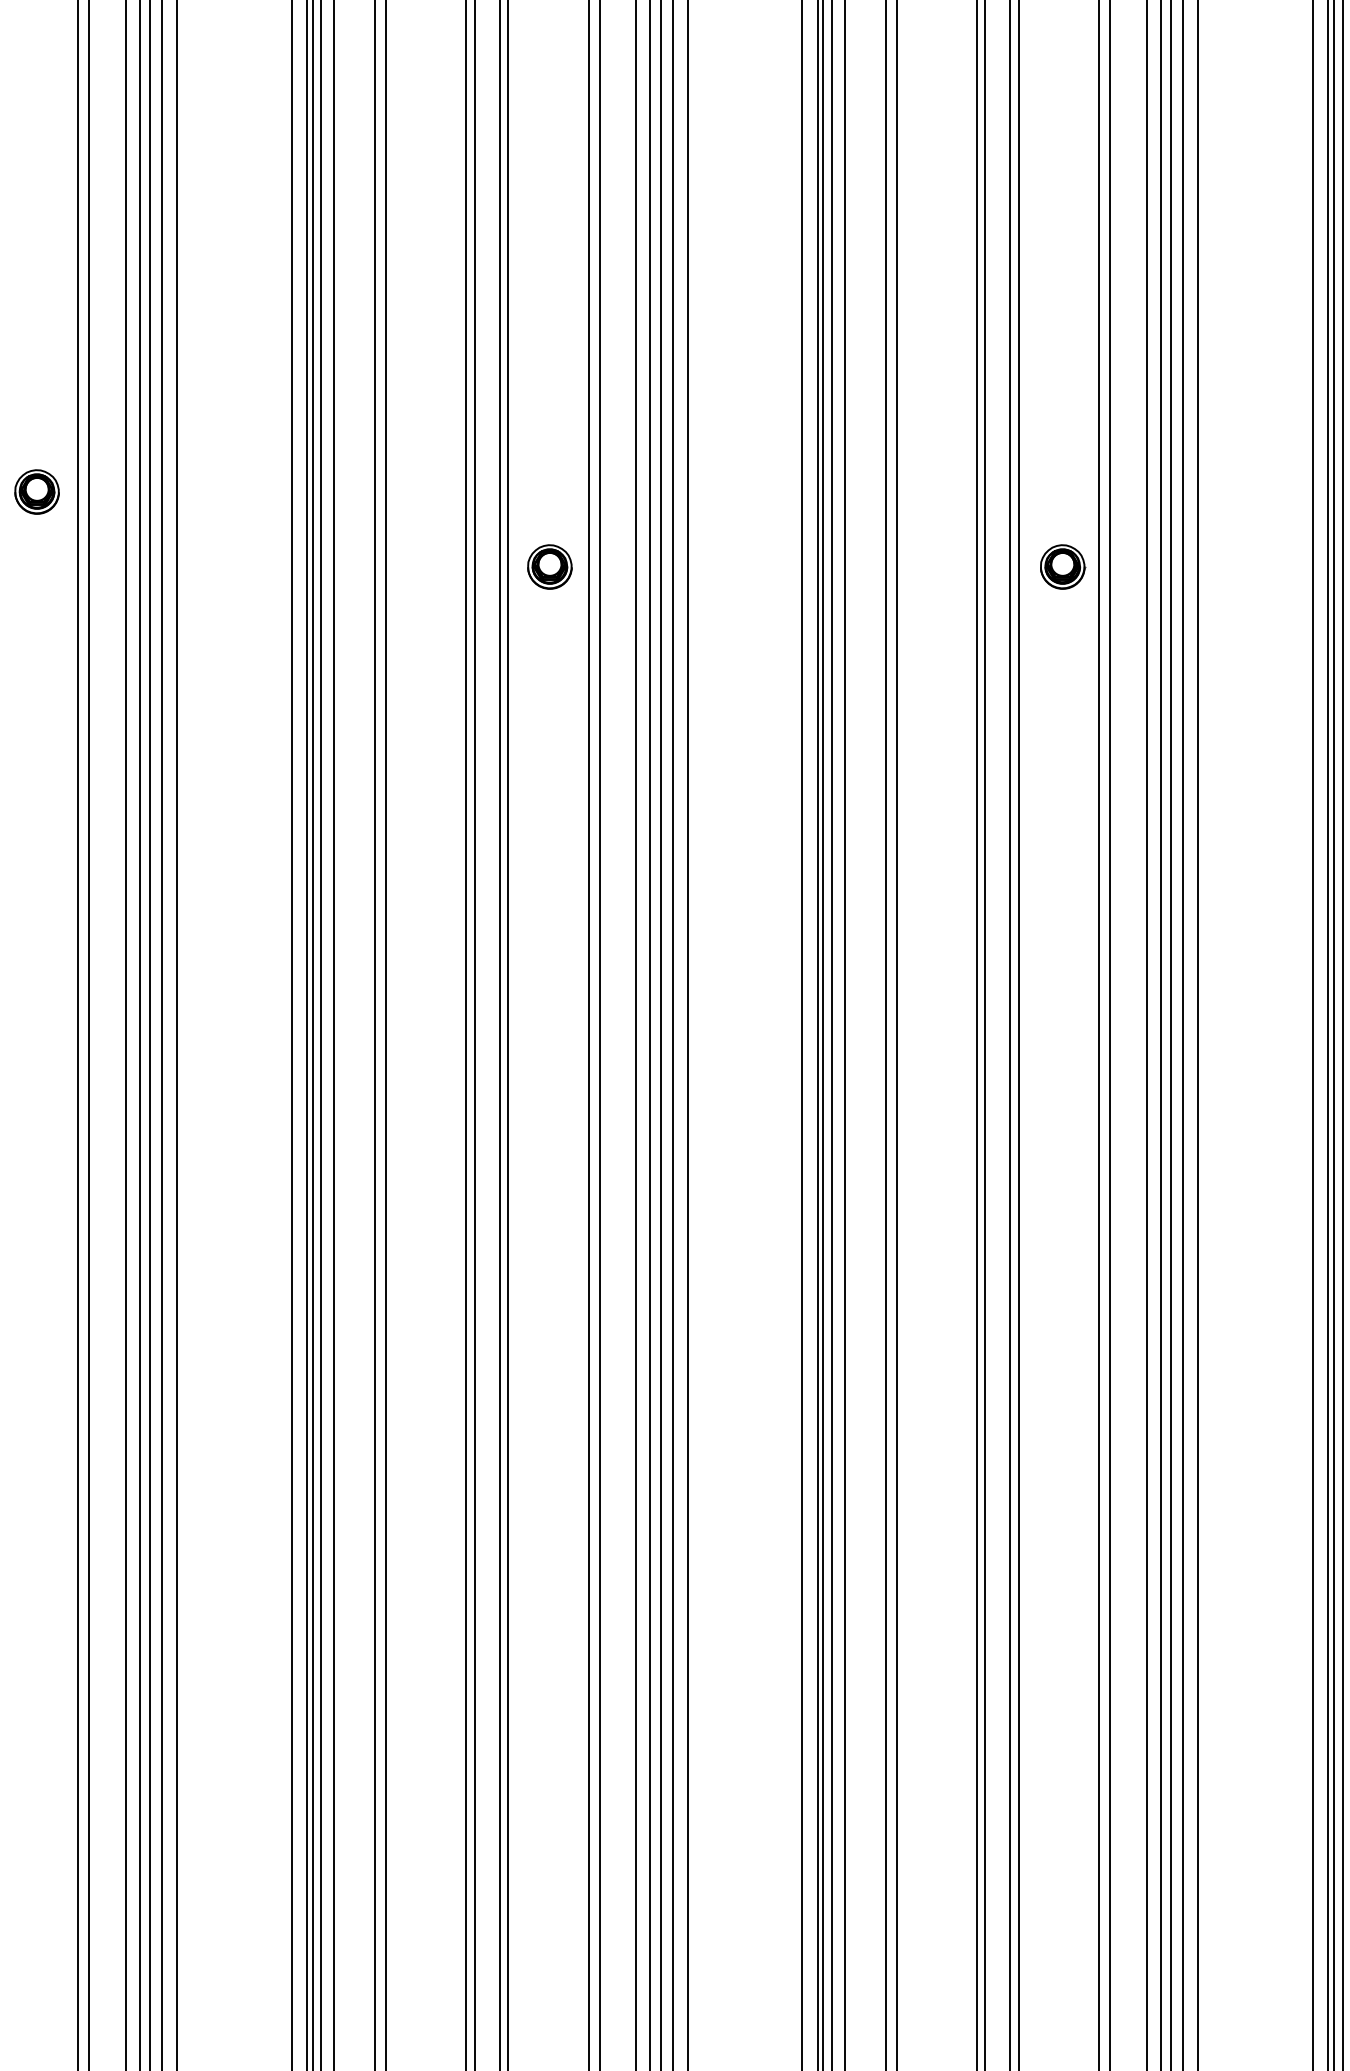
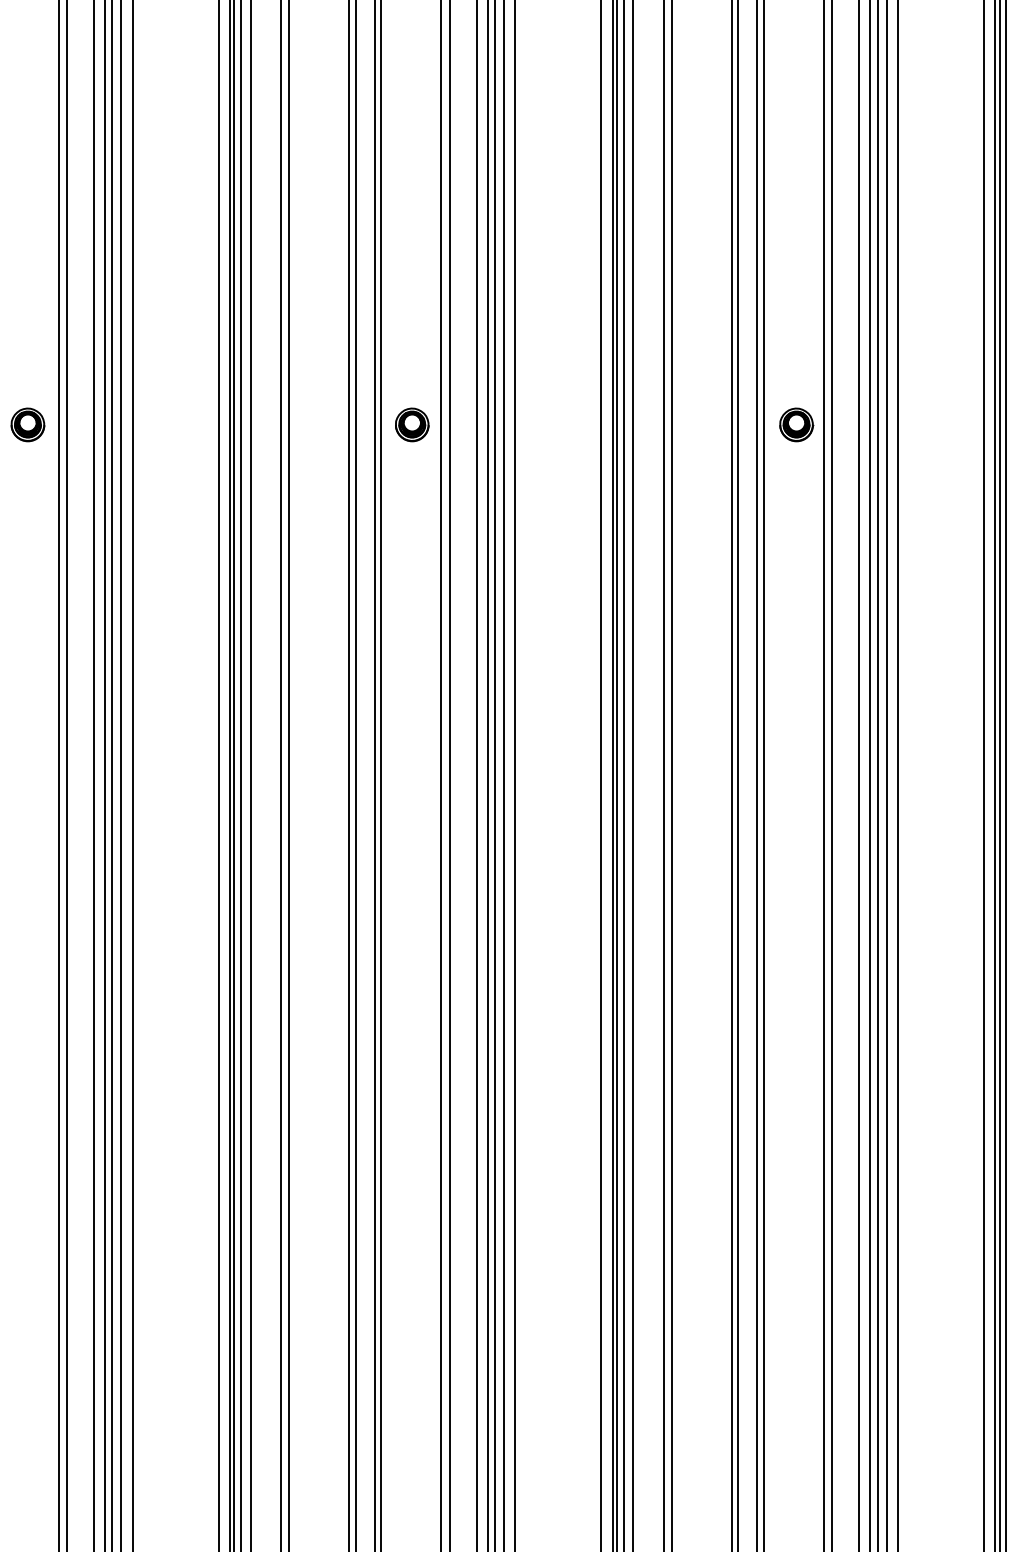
part: (36, 491) -> (27, 424), moved

